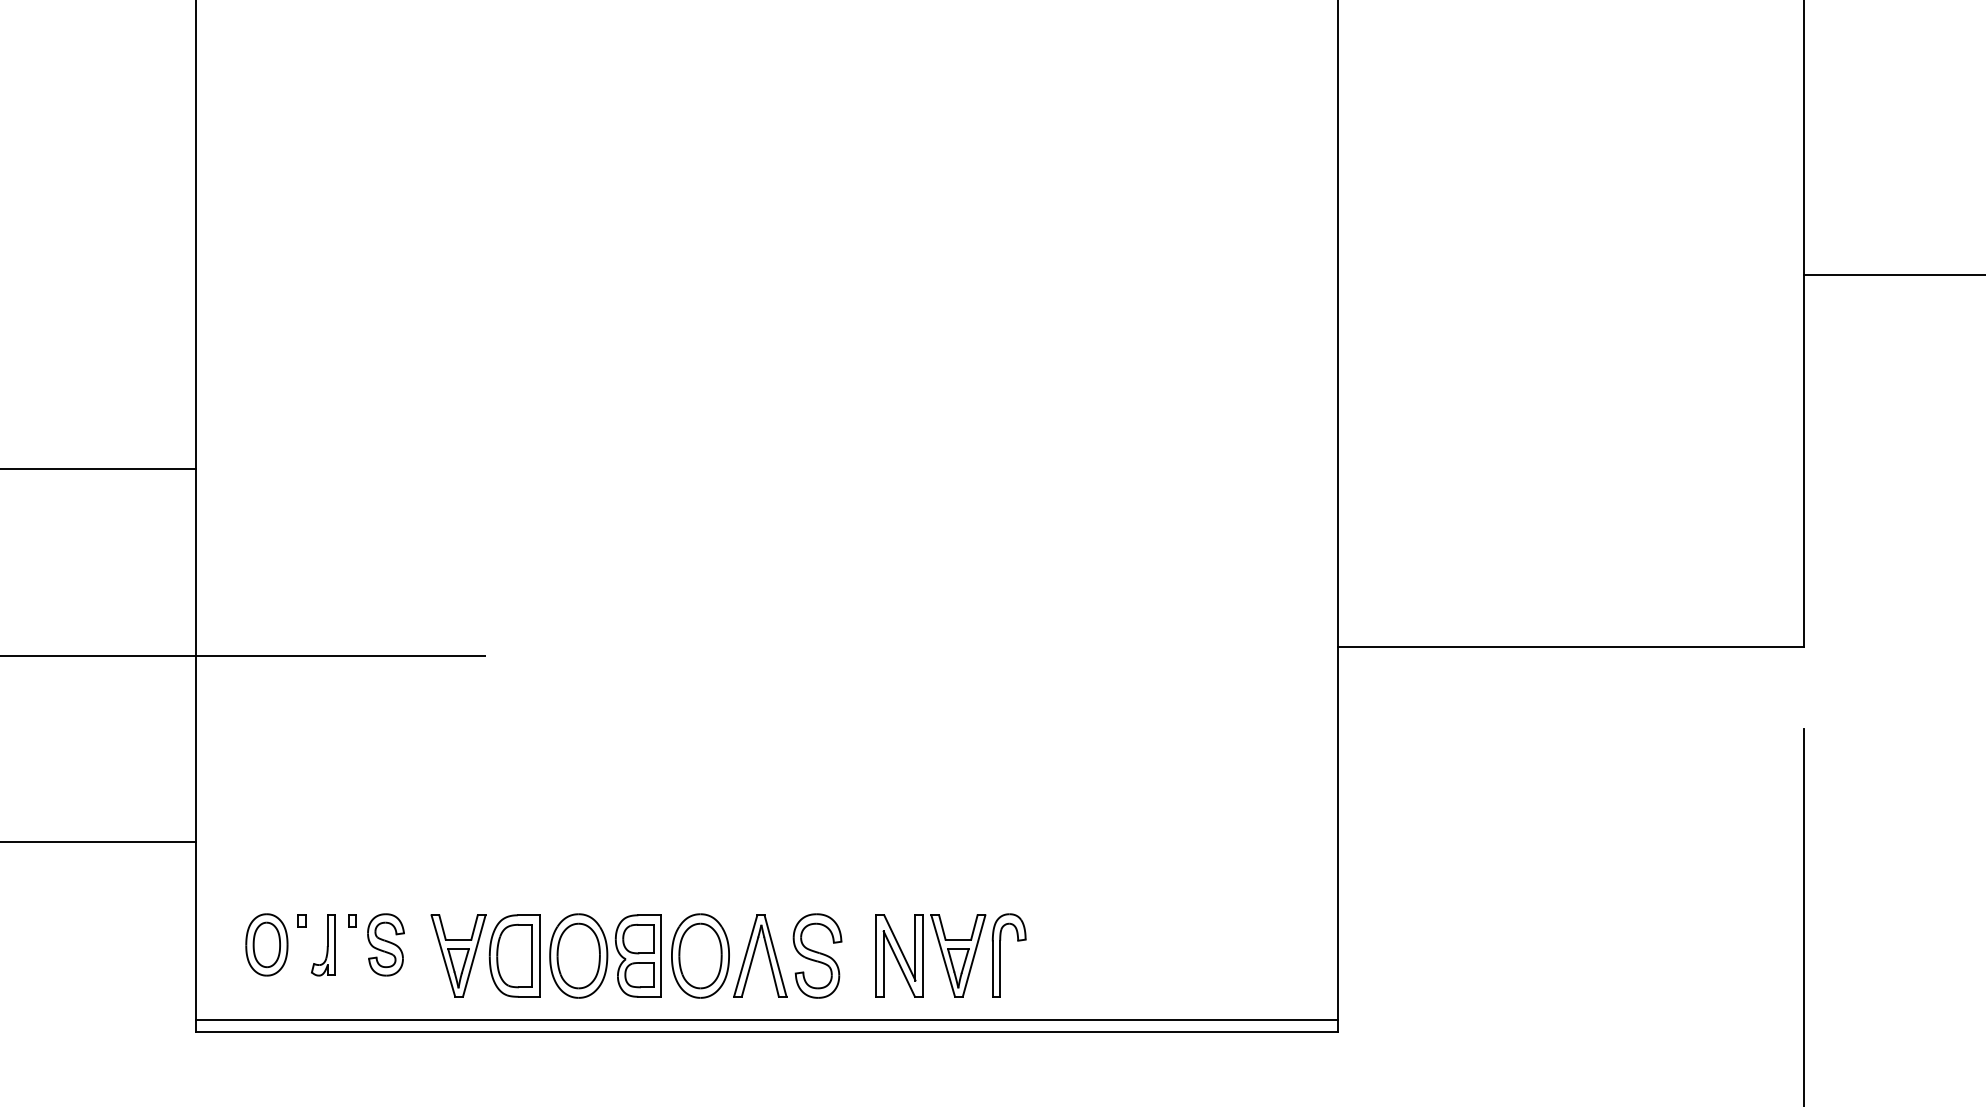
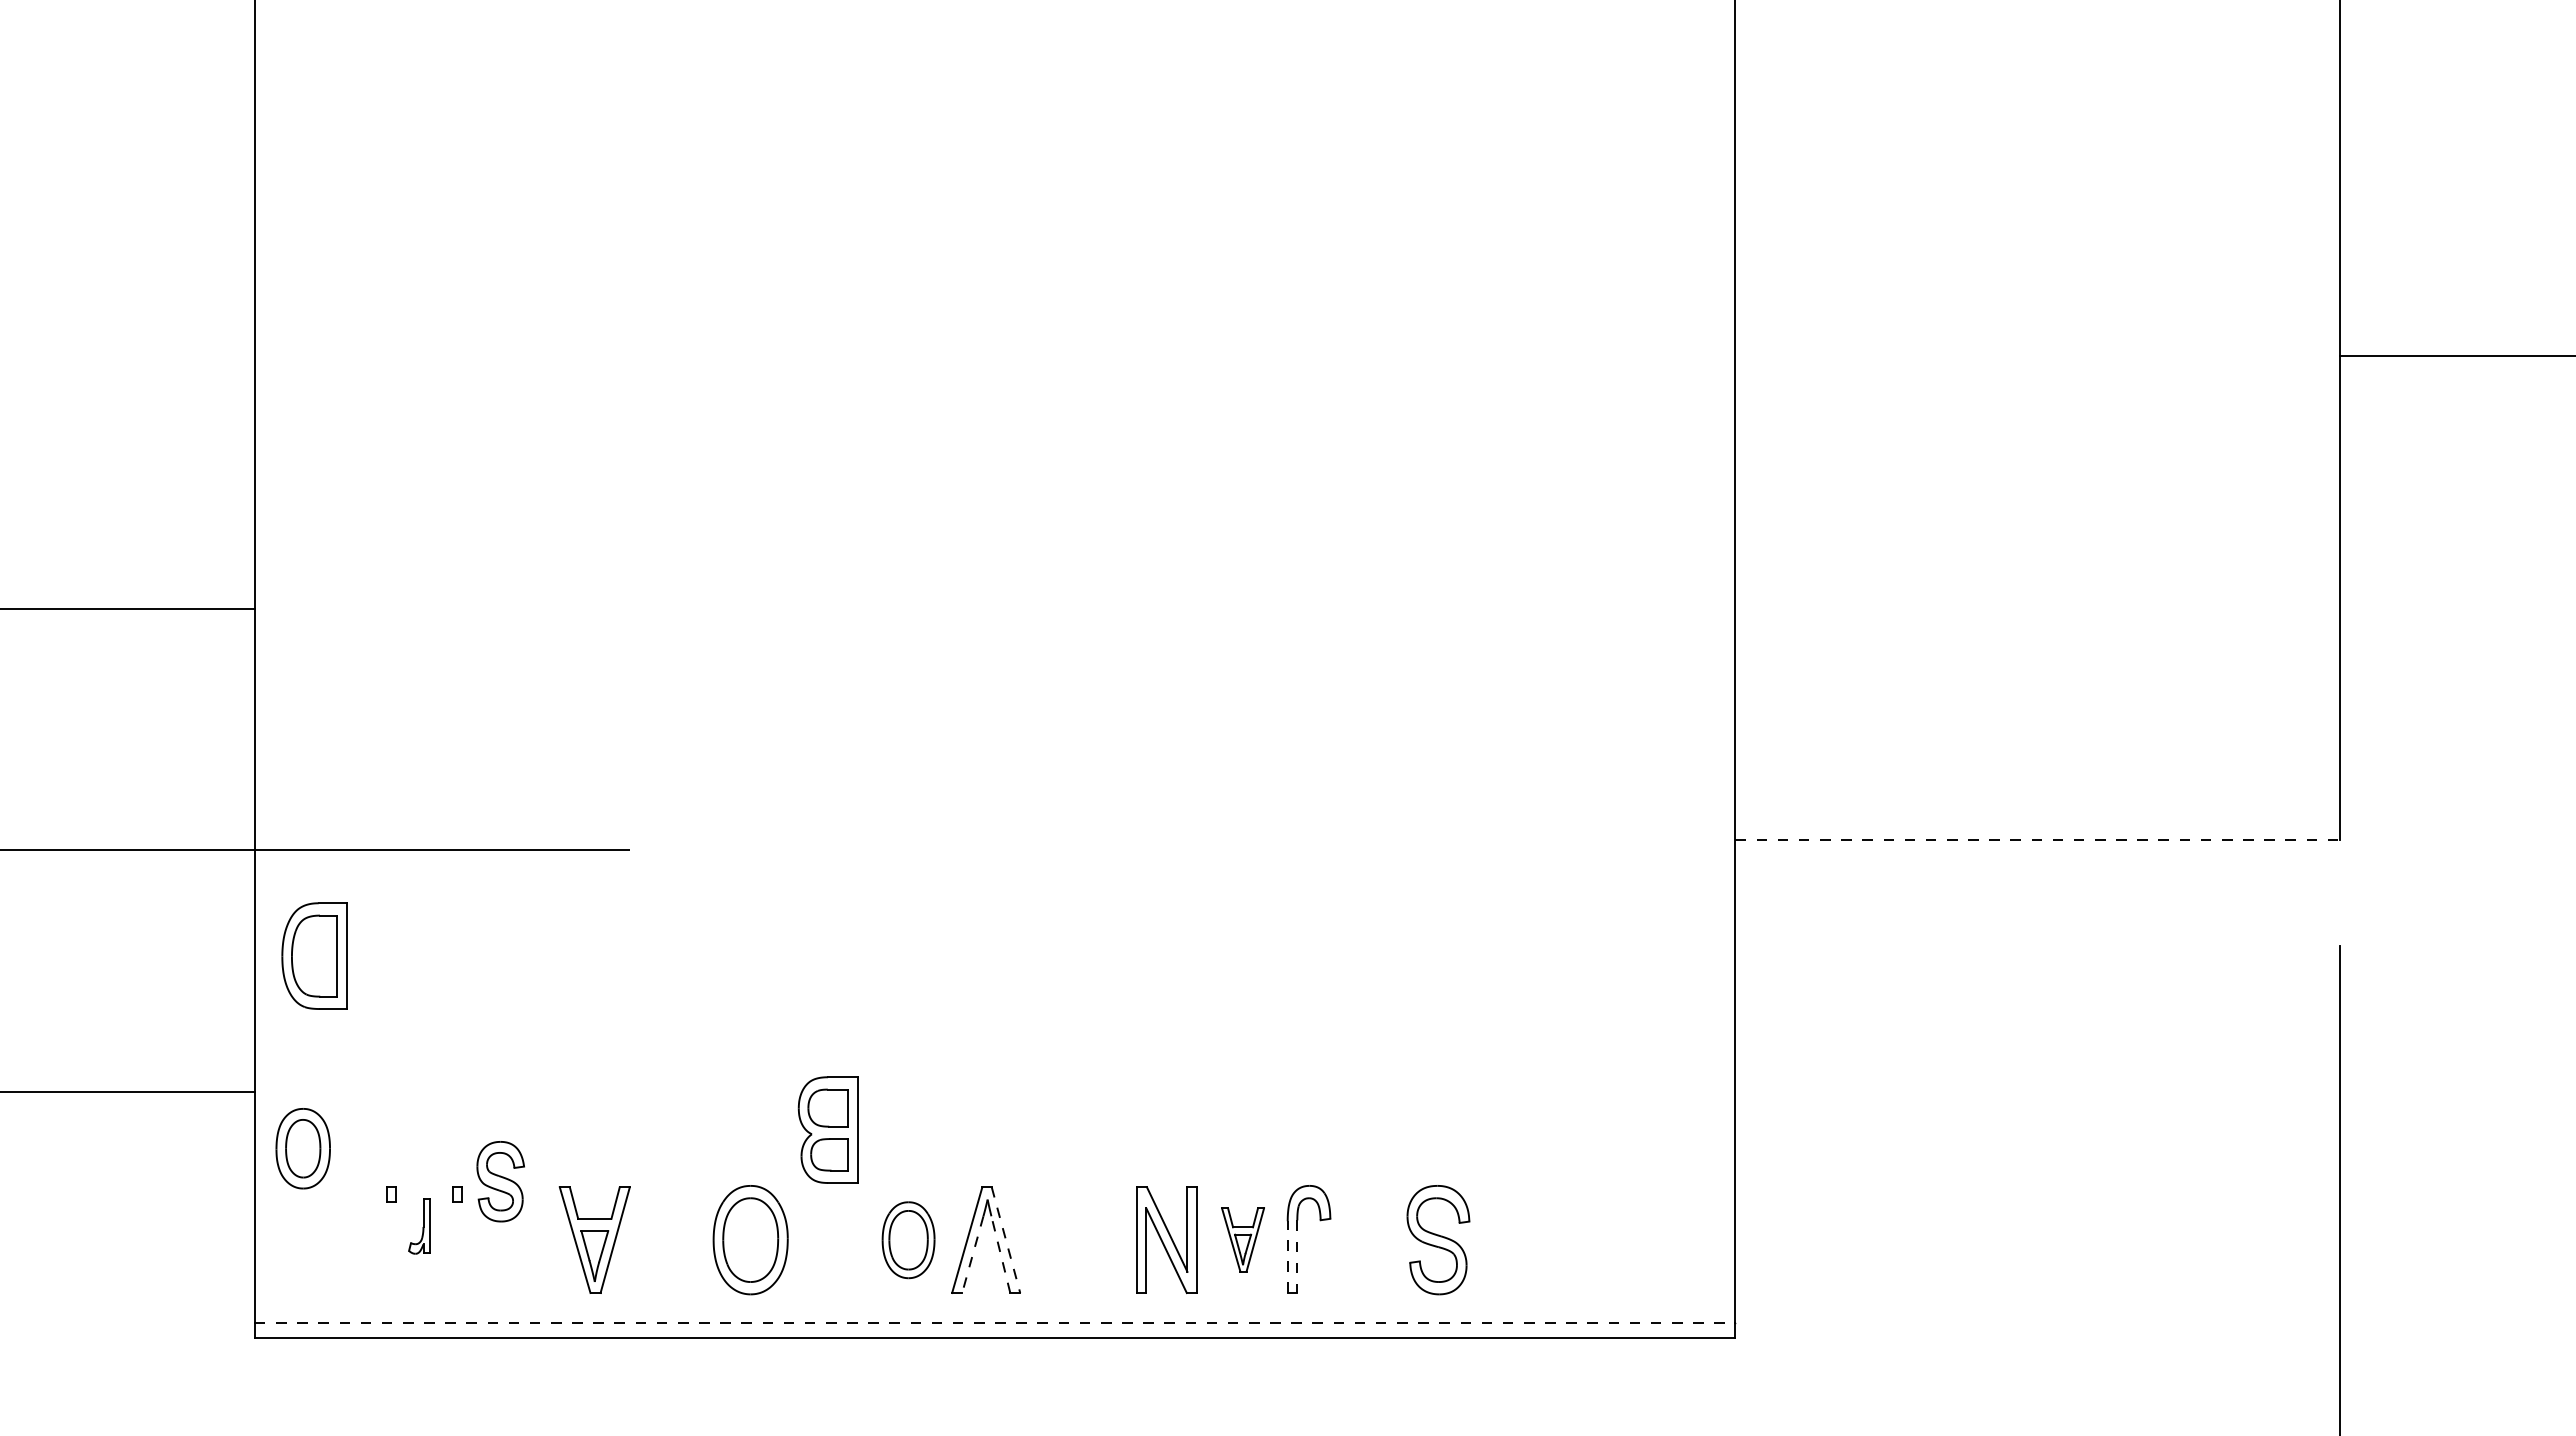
line: (1571, 647) -> (2038, 839), solid -> dashed
part: (266, 944) -> (302, 1148), moved
part: (385, 944) -> (500, 1181), moved
part: (323, 945) -> (419, 1226), size x0.7
part: (514, 955) -> (314, 955), moved
part: (637, 955) -> (827, 1129), moved
part: (957, 955) -> (1242, 1239), size x0.6
part: (700, 956) -> (908, 1240), size x0.7
line: (775, 956) -> (1006, 1240), solid -> dashed
part: (817, 956) -> (1438, 1240), moved
line: (749, 967) -> (972, 1254), solid -> dashed
line: (771, 967) -> (1000, 1254), solid -> dashed
line: (992, 969) -> (1287, 1257), solid -> dashed
line: (1000, 969) -> (1297, 1257), solid -> dashed
line: (767, 1020) -> (995, 1323), solid -> dashed

